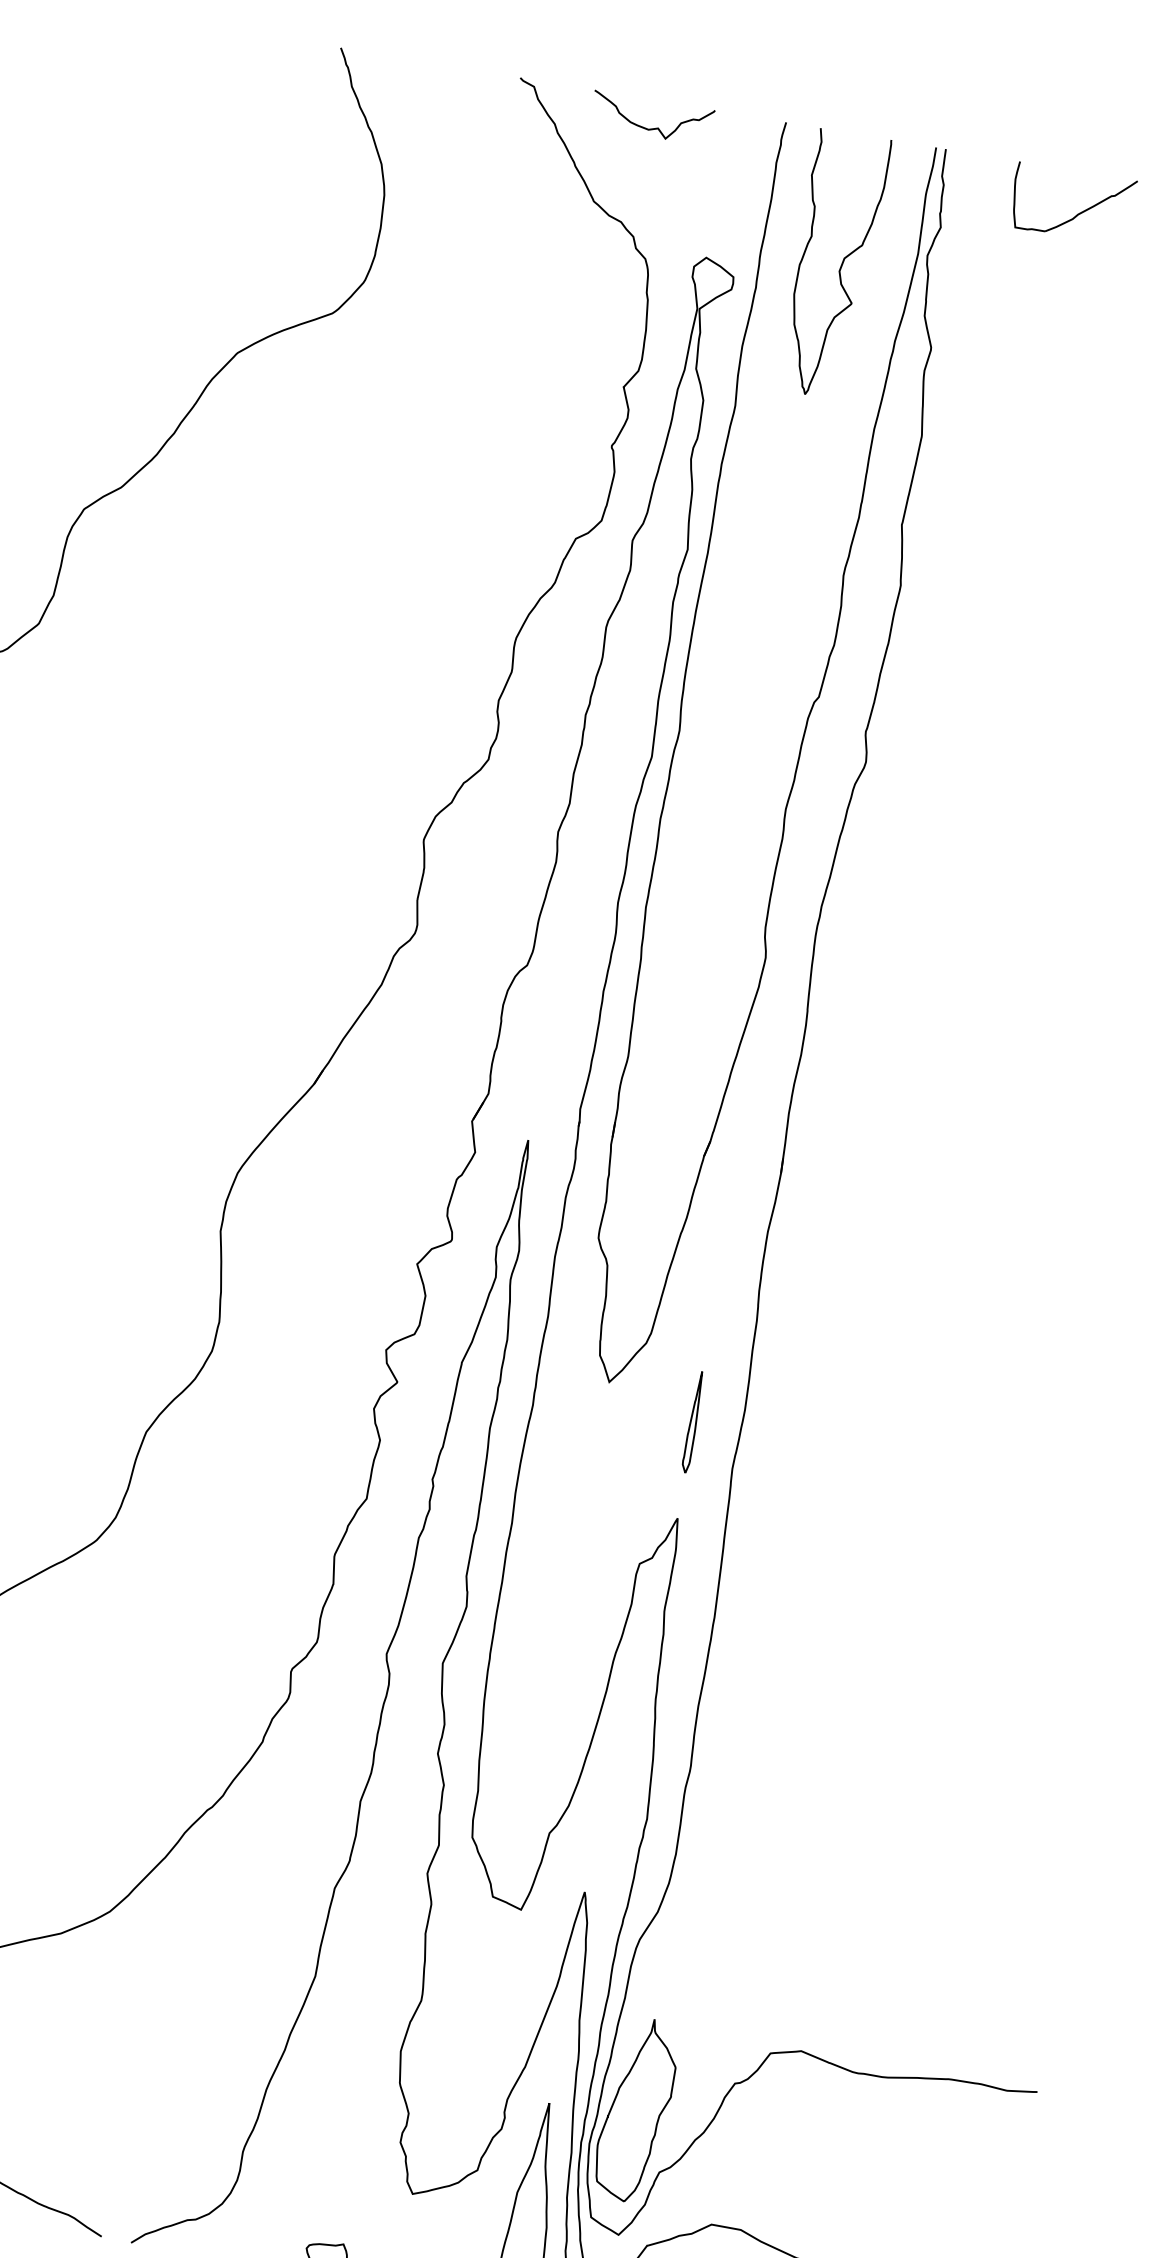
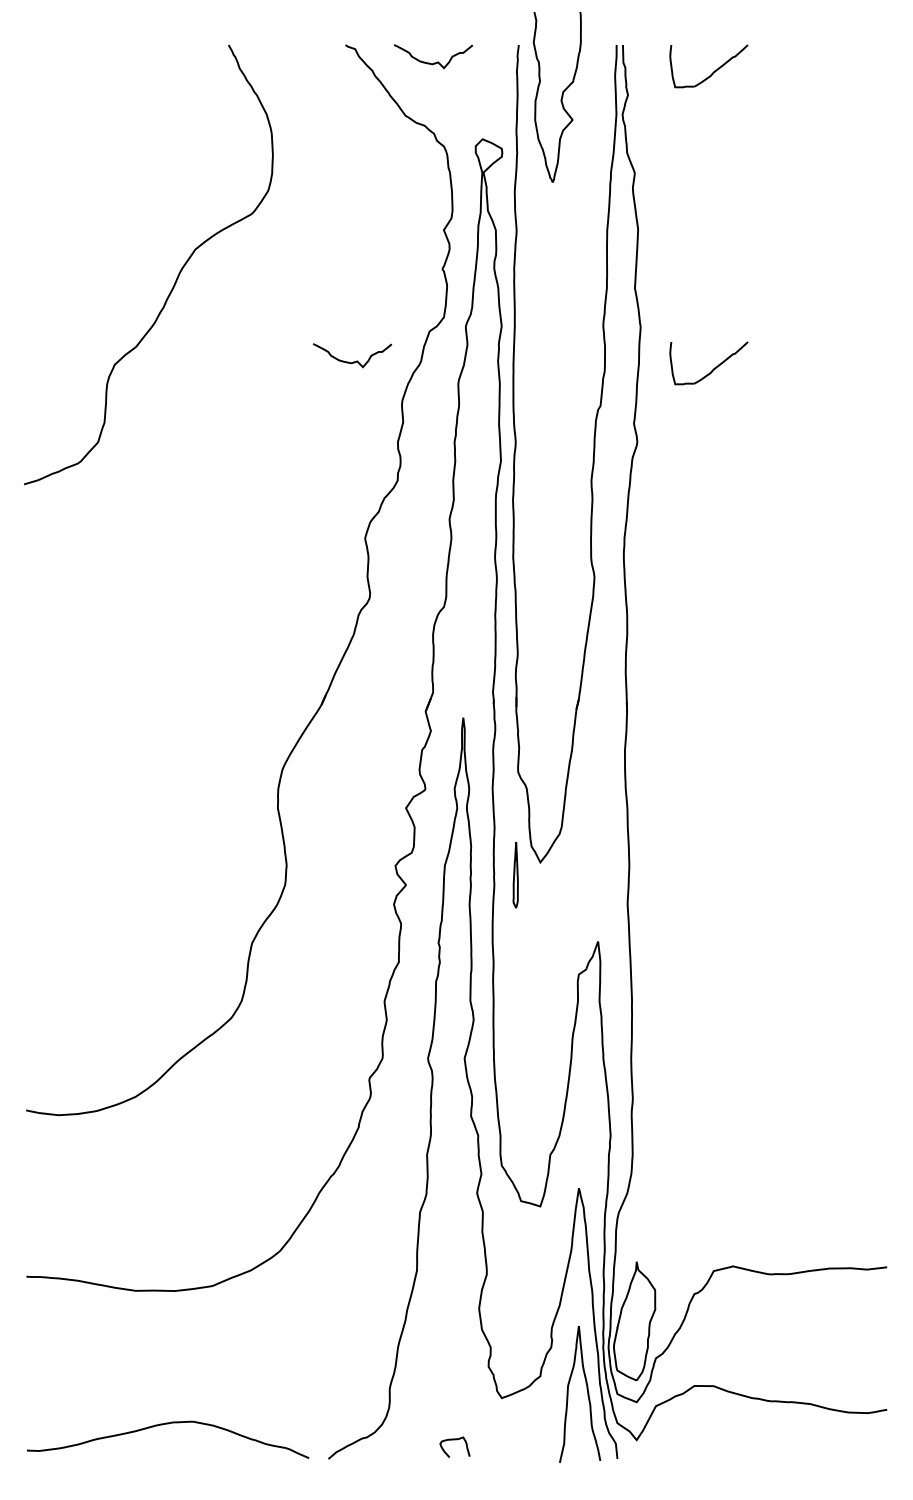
curve: (838, 269) -> (560, 99), moved
curve: (451, 565) -> (353, 361), added
part: (1001, 668) -> (713, 368), added
part: (692, 1422) -> (515, 875), moved

